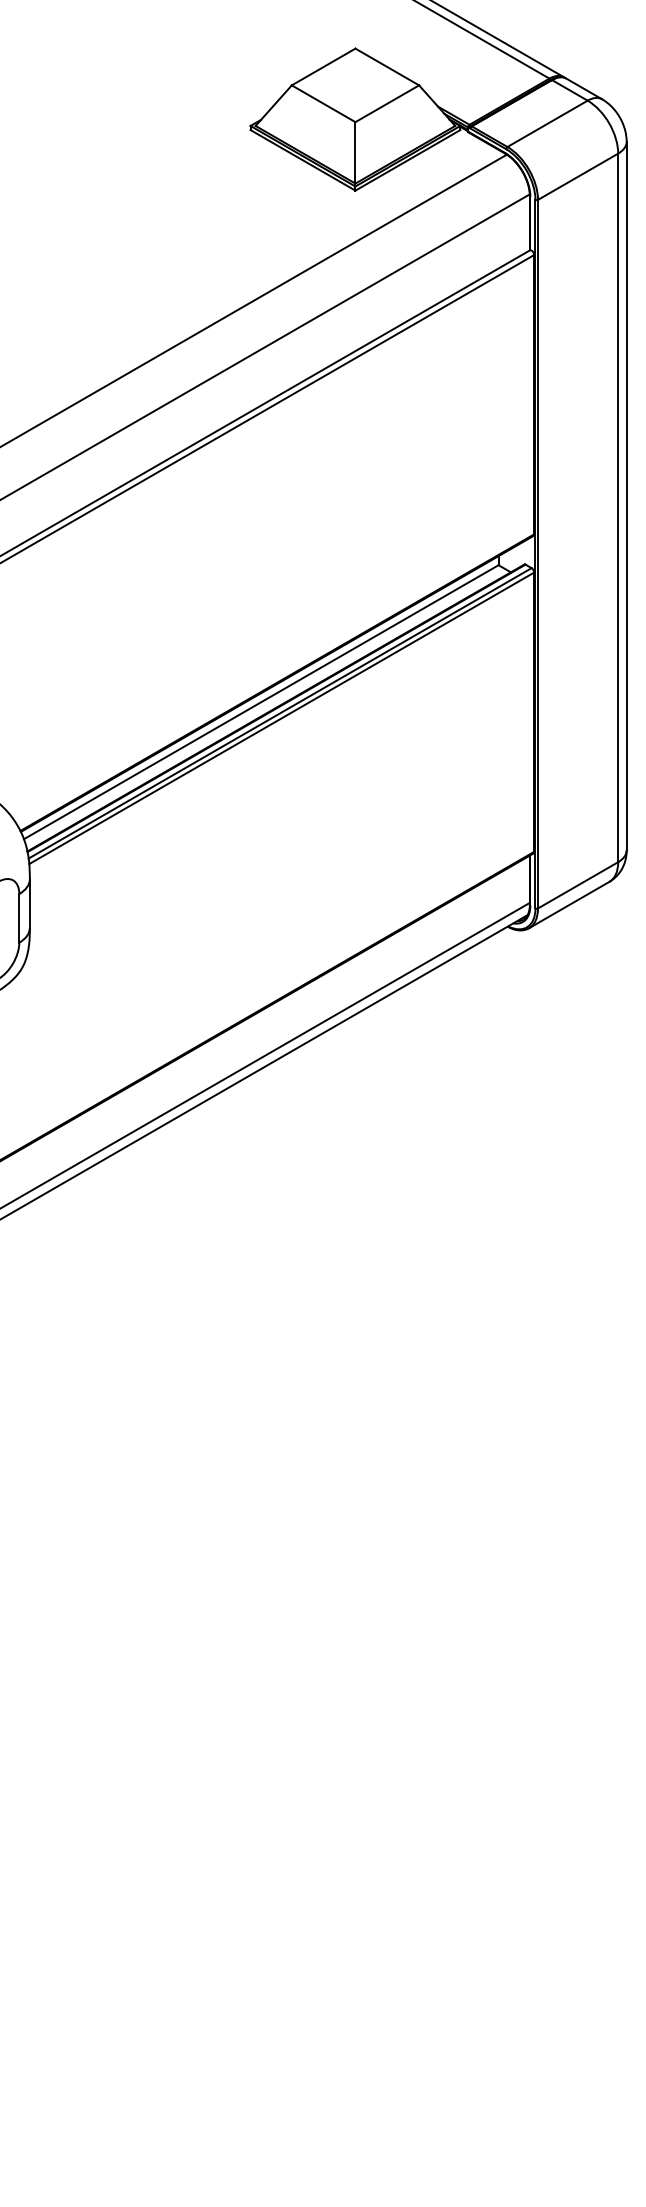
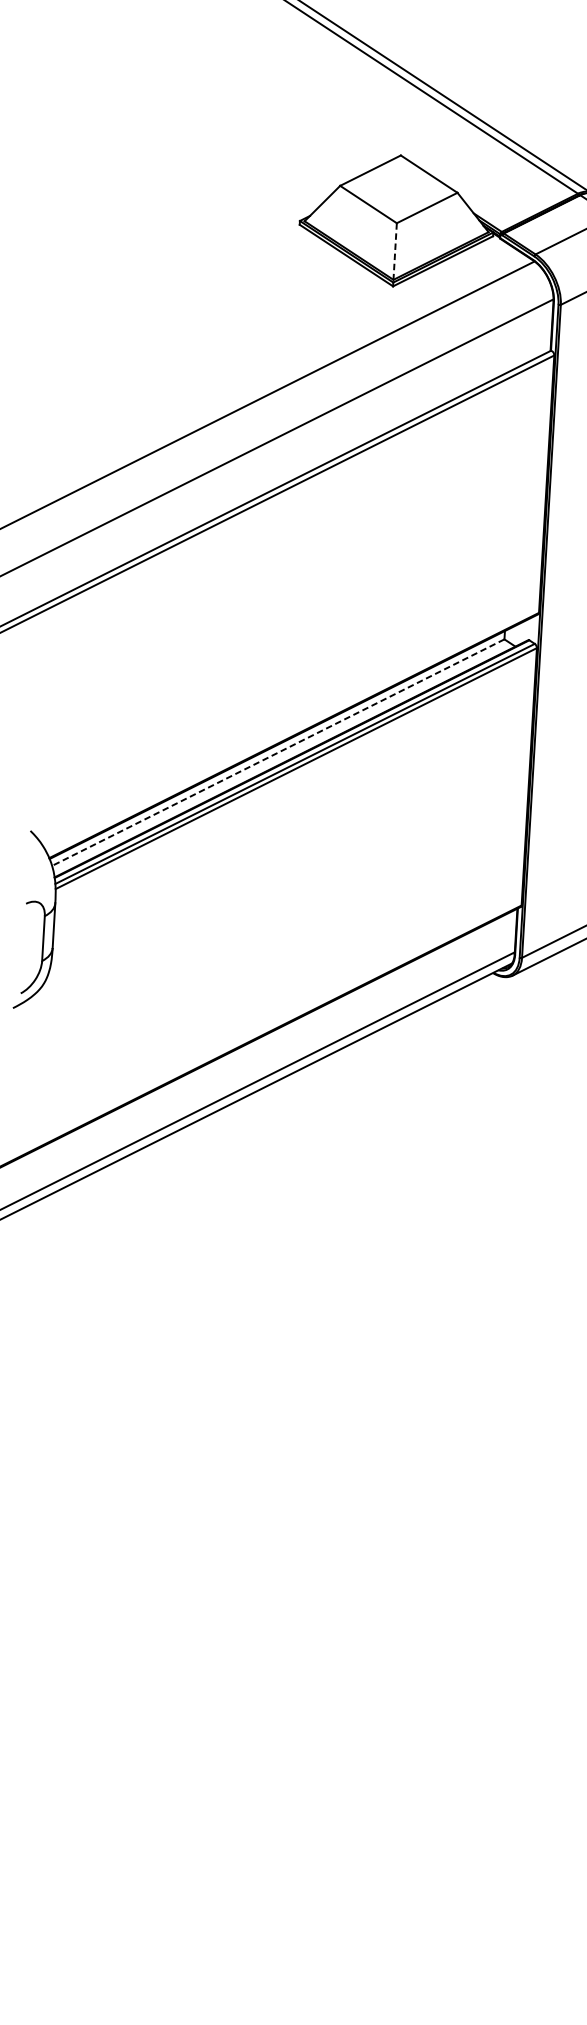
line: (355, 152) -> (395, 251), solid -> dashed
line: (261, 702) -> (278, 752), solid -> dashed

